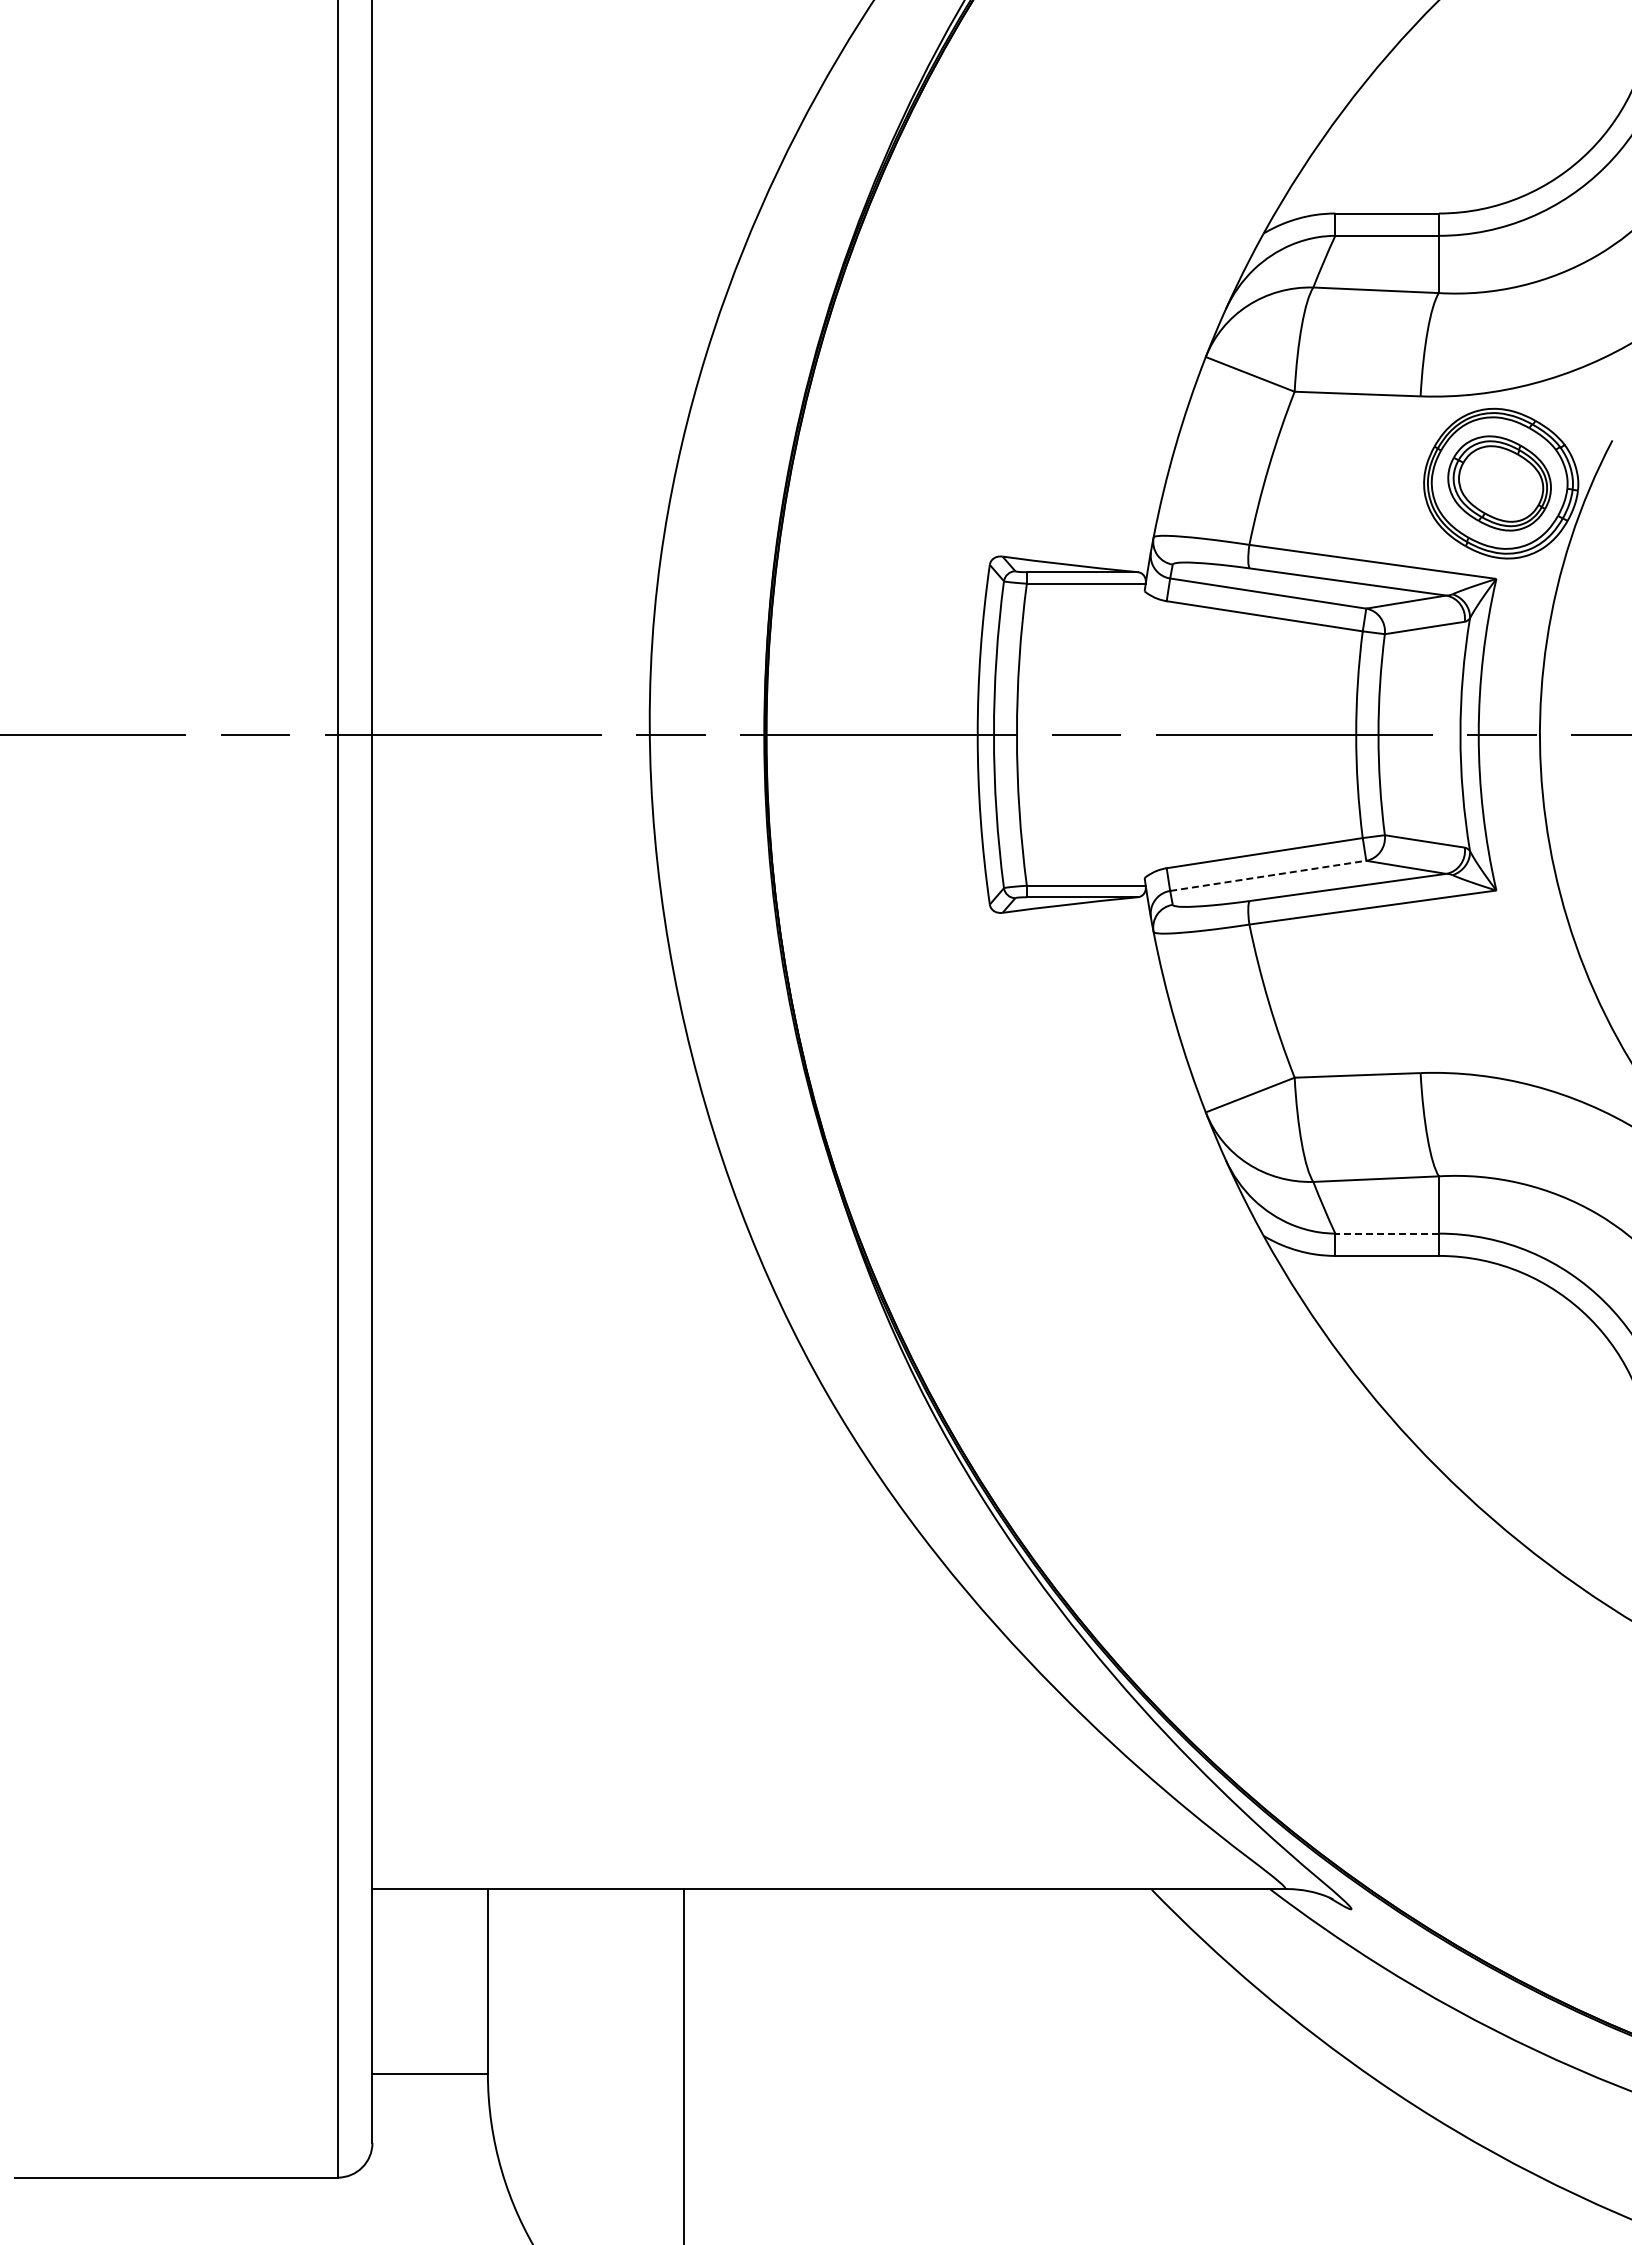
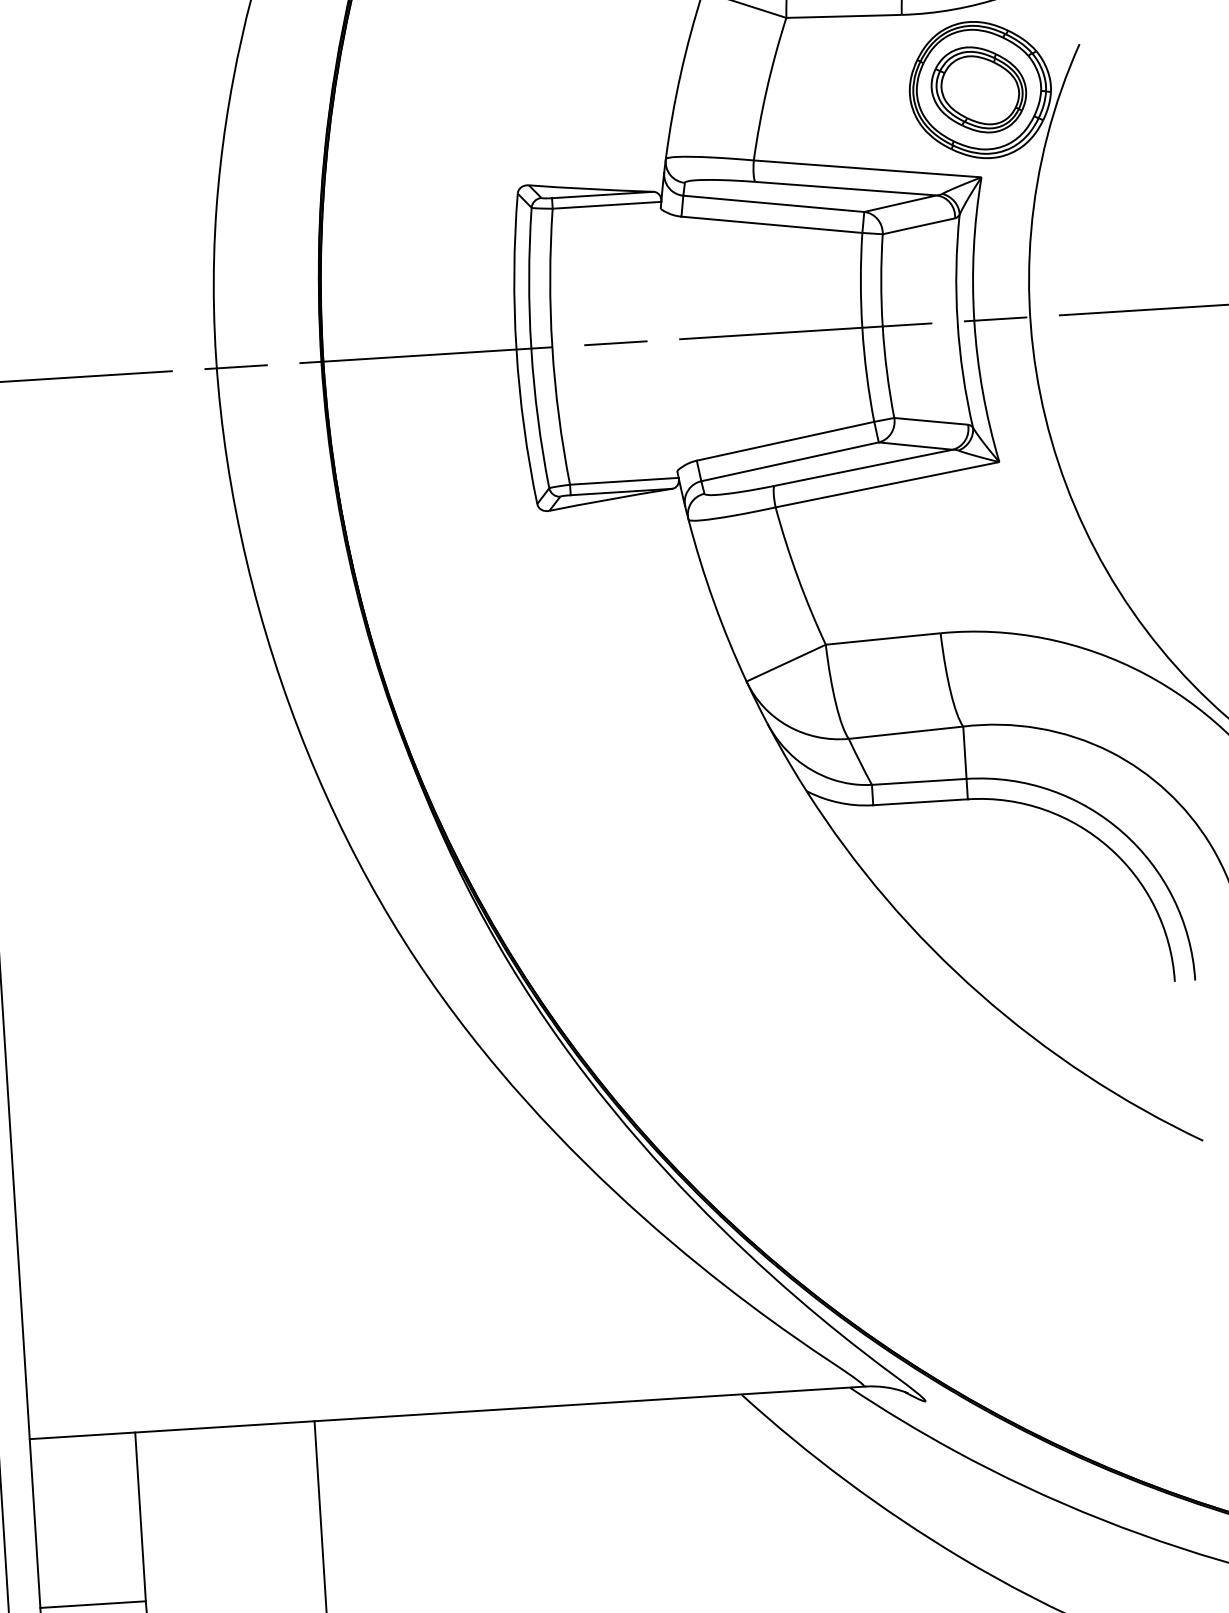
line: (1268, 875) -> (790, 461), dashed -> solid
line: (1387, 1233) -> (919, 781), dashed -> solid

